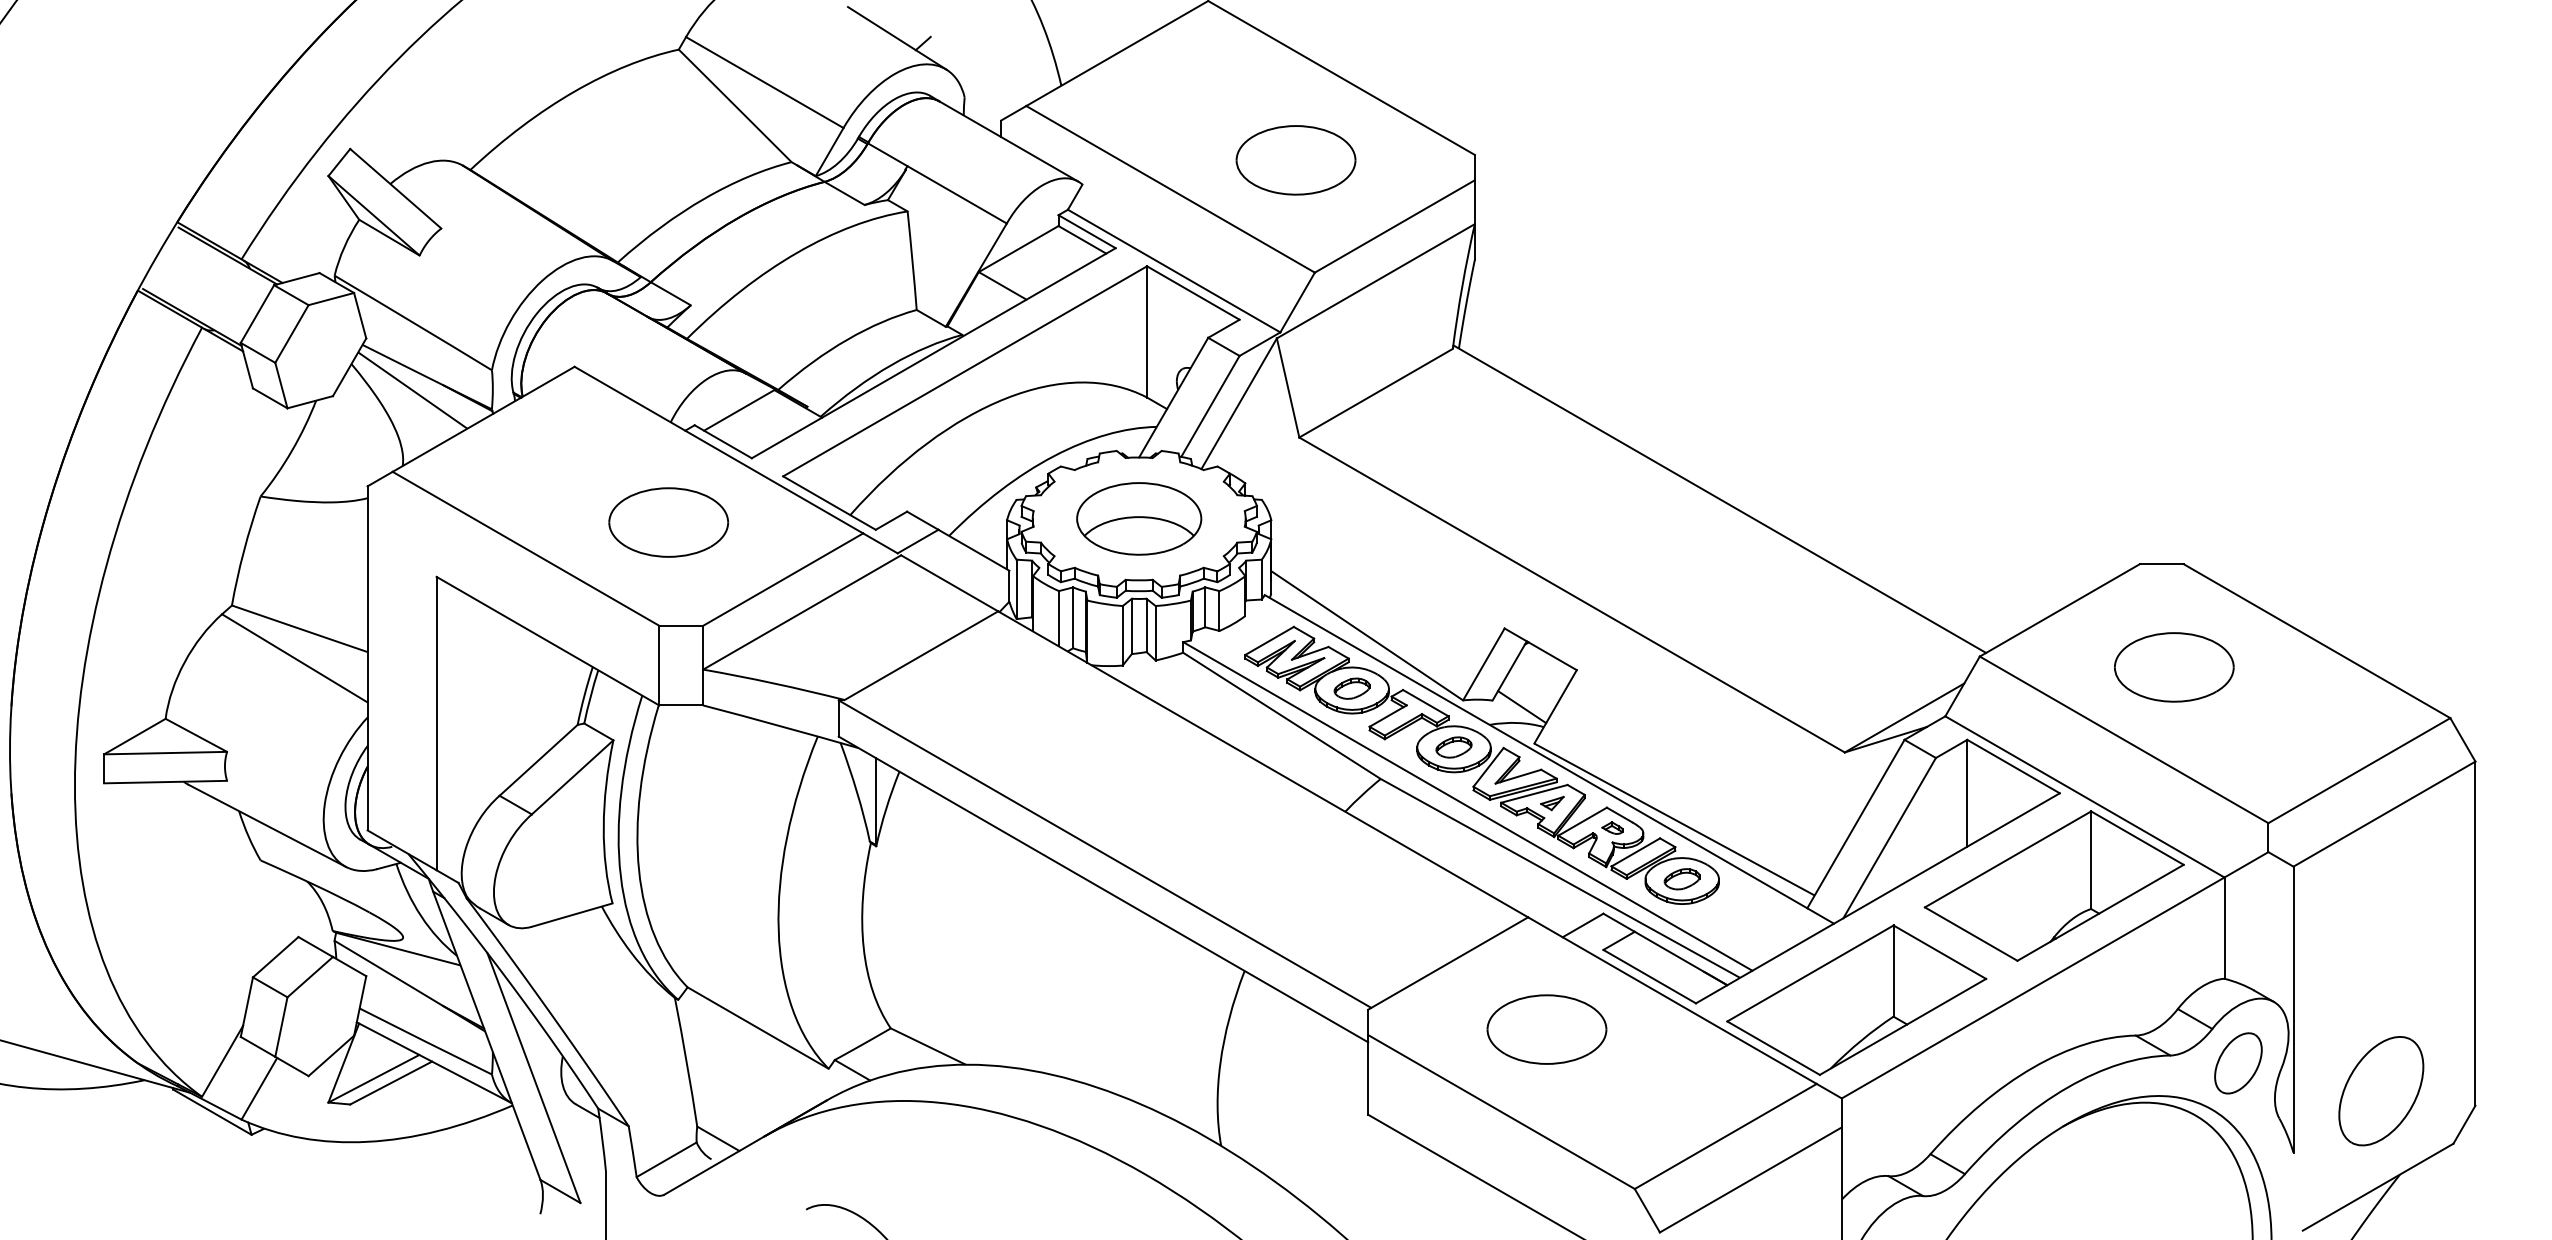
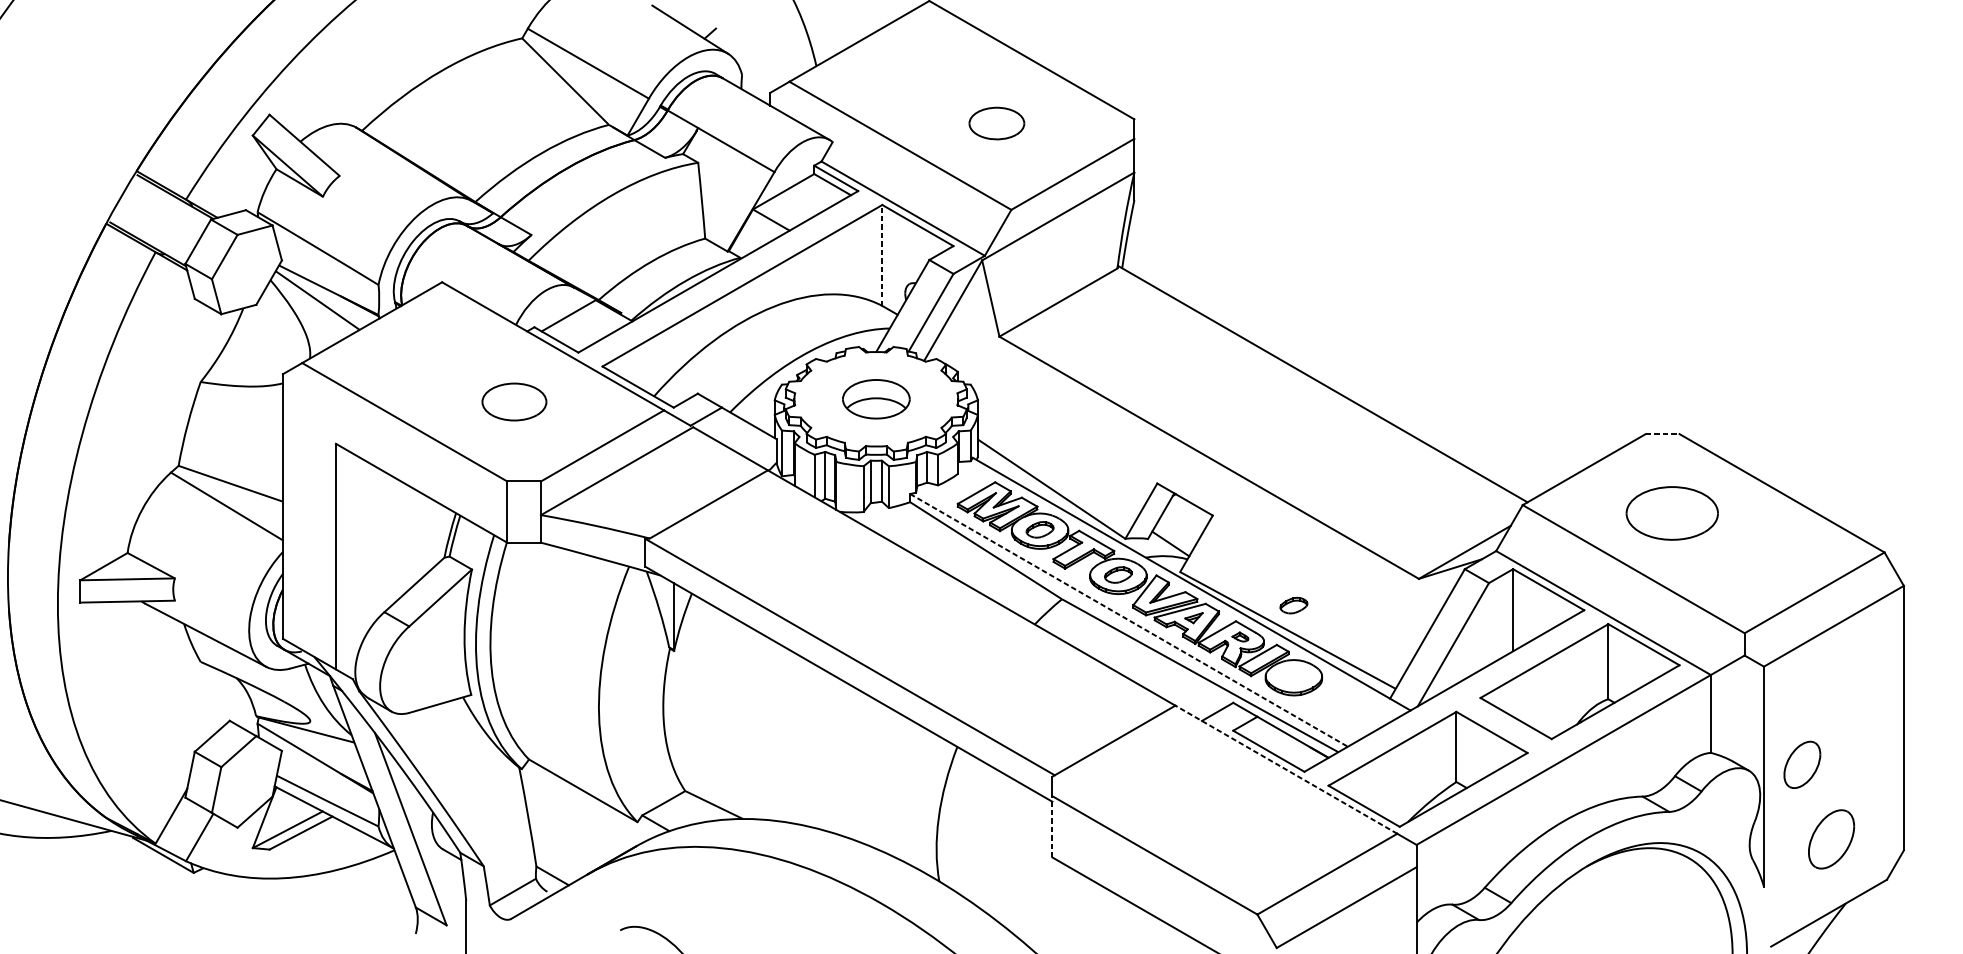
part: (1295, 160) -> (996, 123), size x0.6
line: (1147, 331) -> (882, 255), solid -> dashed
part: (1139, 518) -> (876, 398), size x0.7
part: (668, 522) -> (514, 402), size x0.7
line: (2161, 564) -> (1662, 434), solid -> dashed
line: (1467, 806) -> (1128, 620), solid -> dashed
part: (1681, 879) -> (1293, 605), moved
line: (1672, 1000) -> (1286, 769), solid -> dashed
part: (1546, 1029) -> (1189, 791), removed
part: (2238, 1063) -> (1802, 764), moved
line: (1368, 1074) -> (1052, 826), solid -> dashed
part: (2381, 1091) -> (1831, 839), size x0.7

